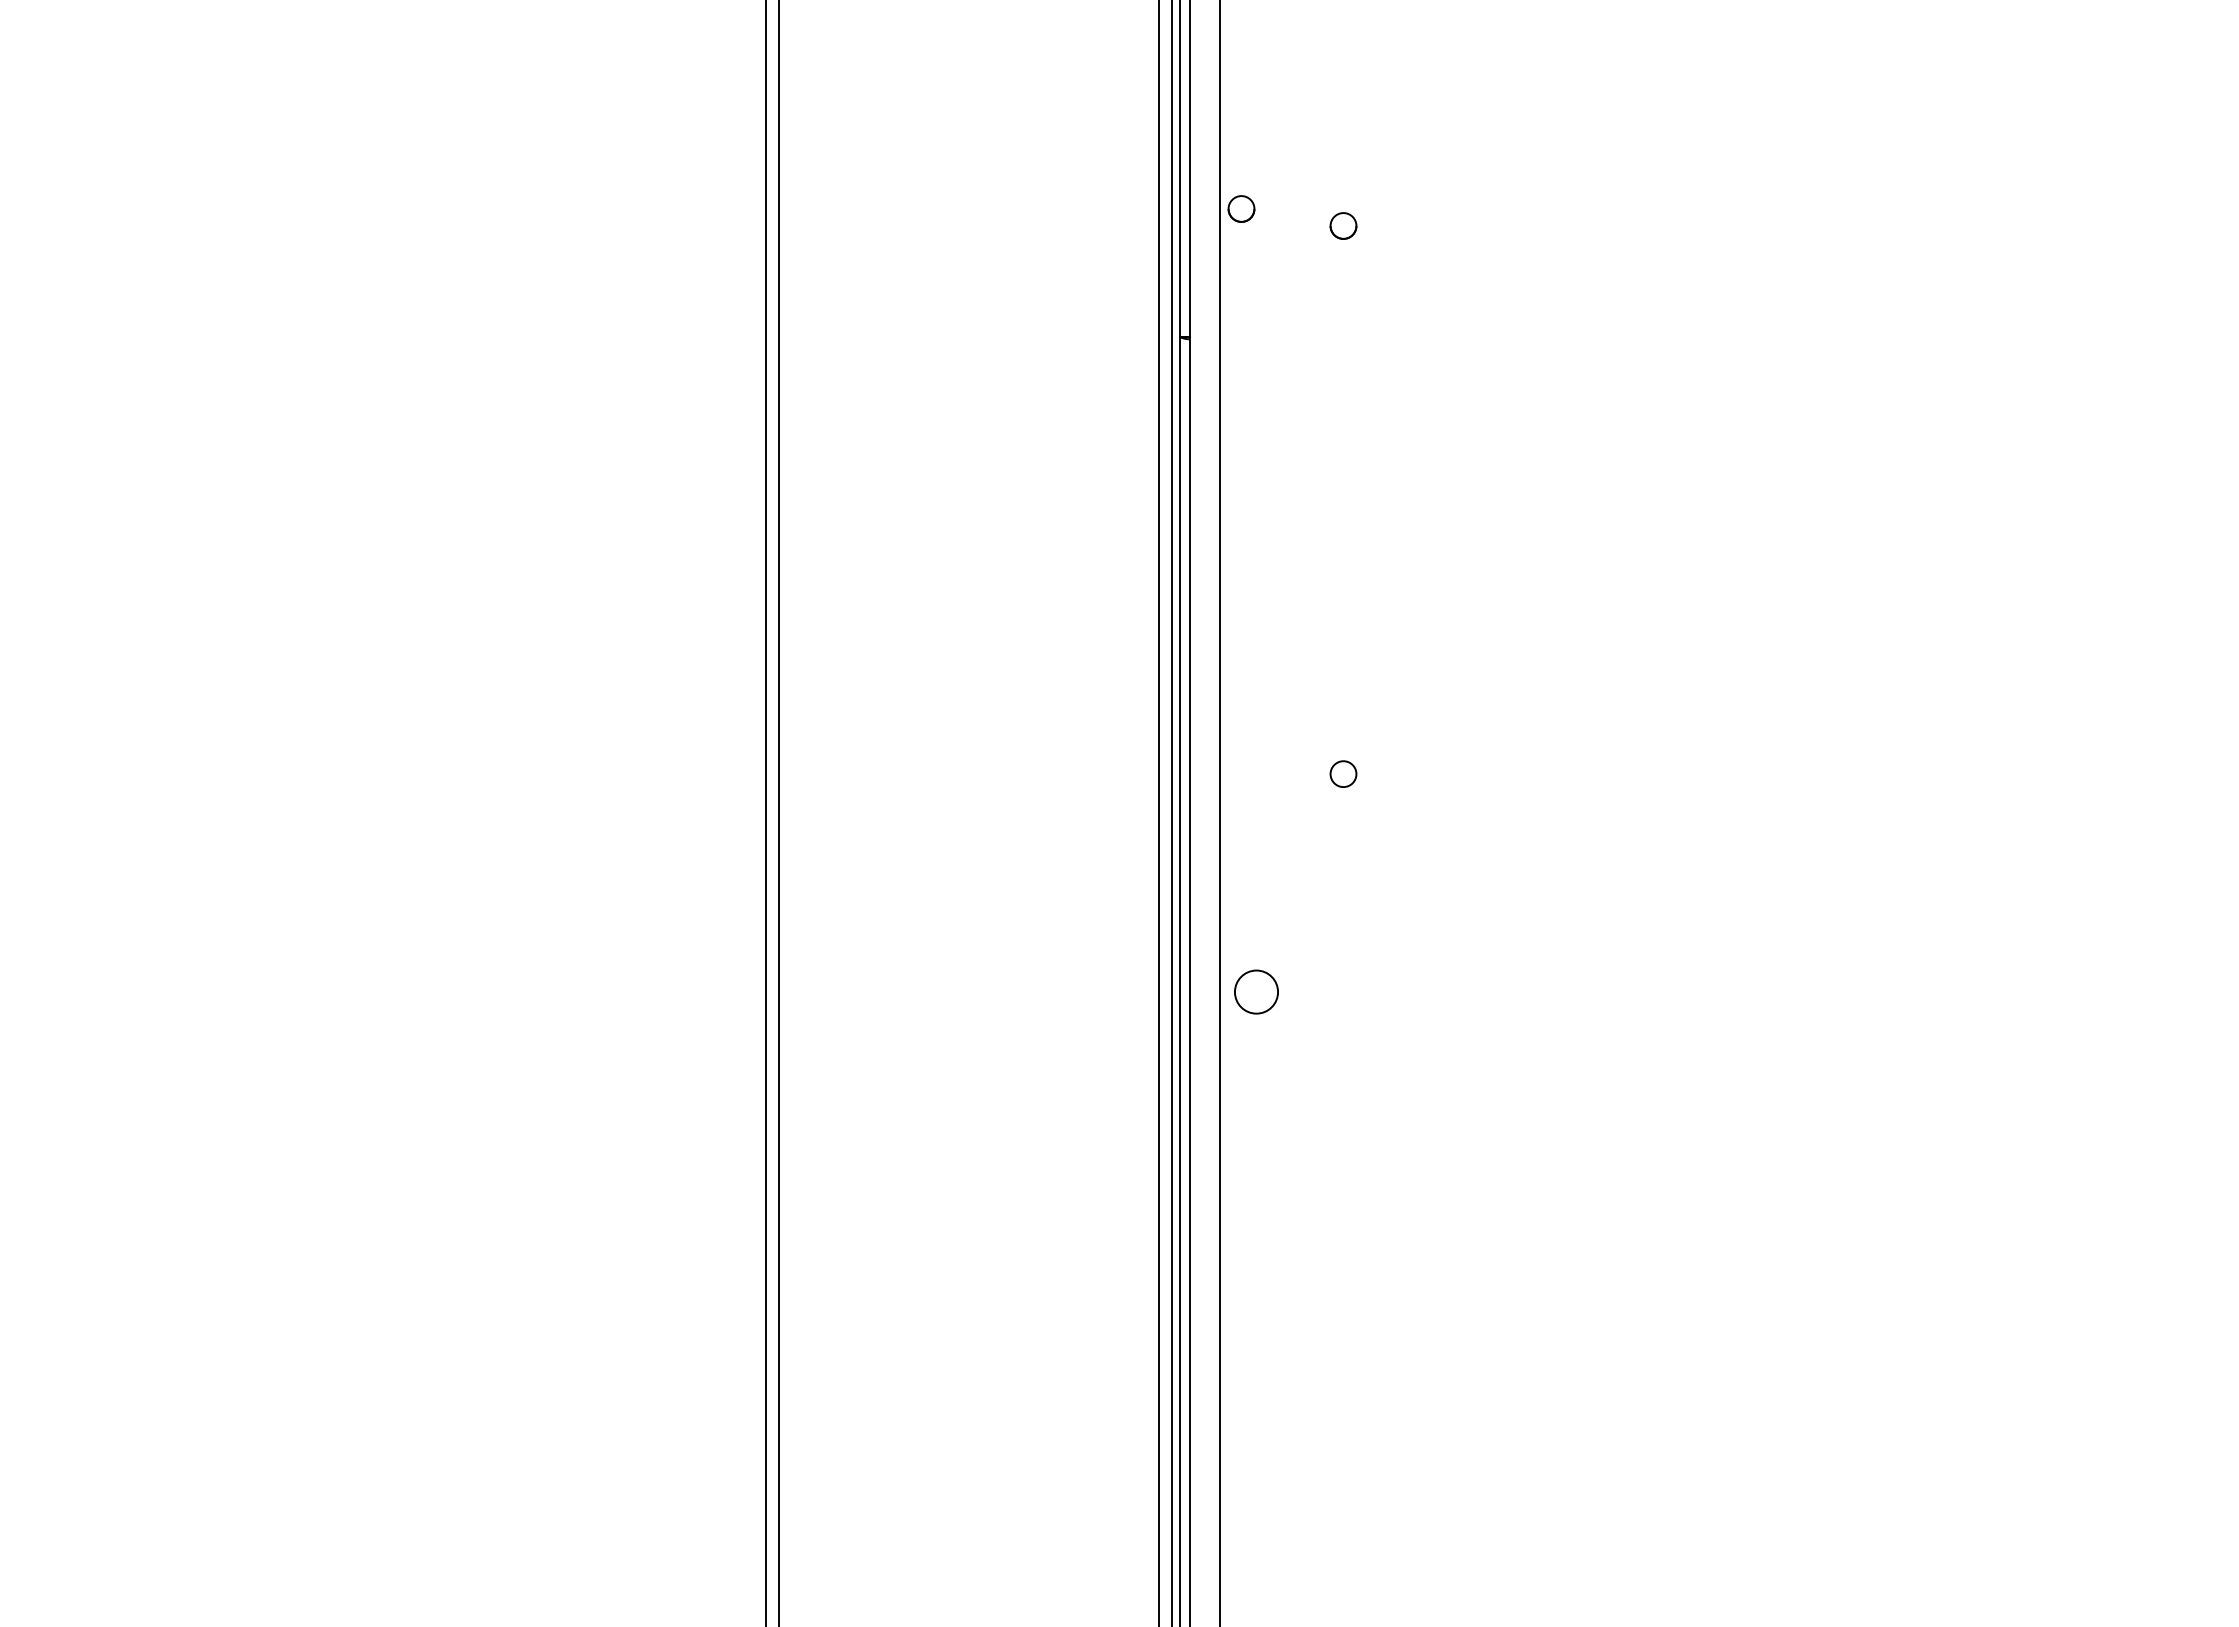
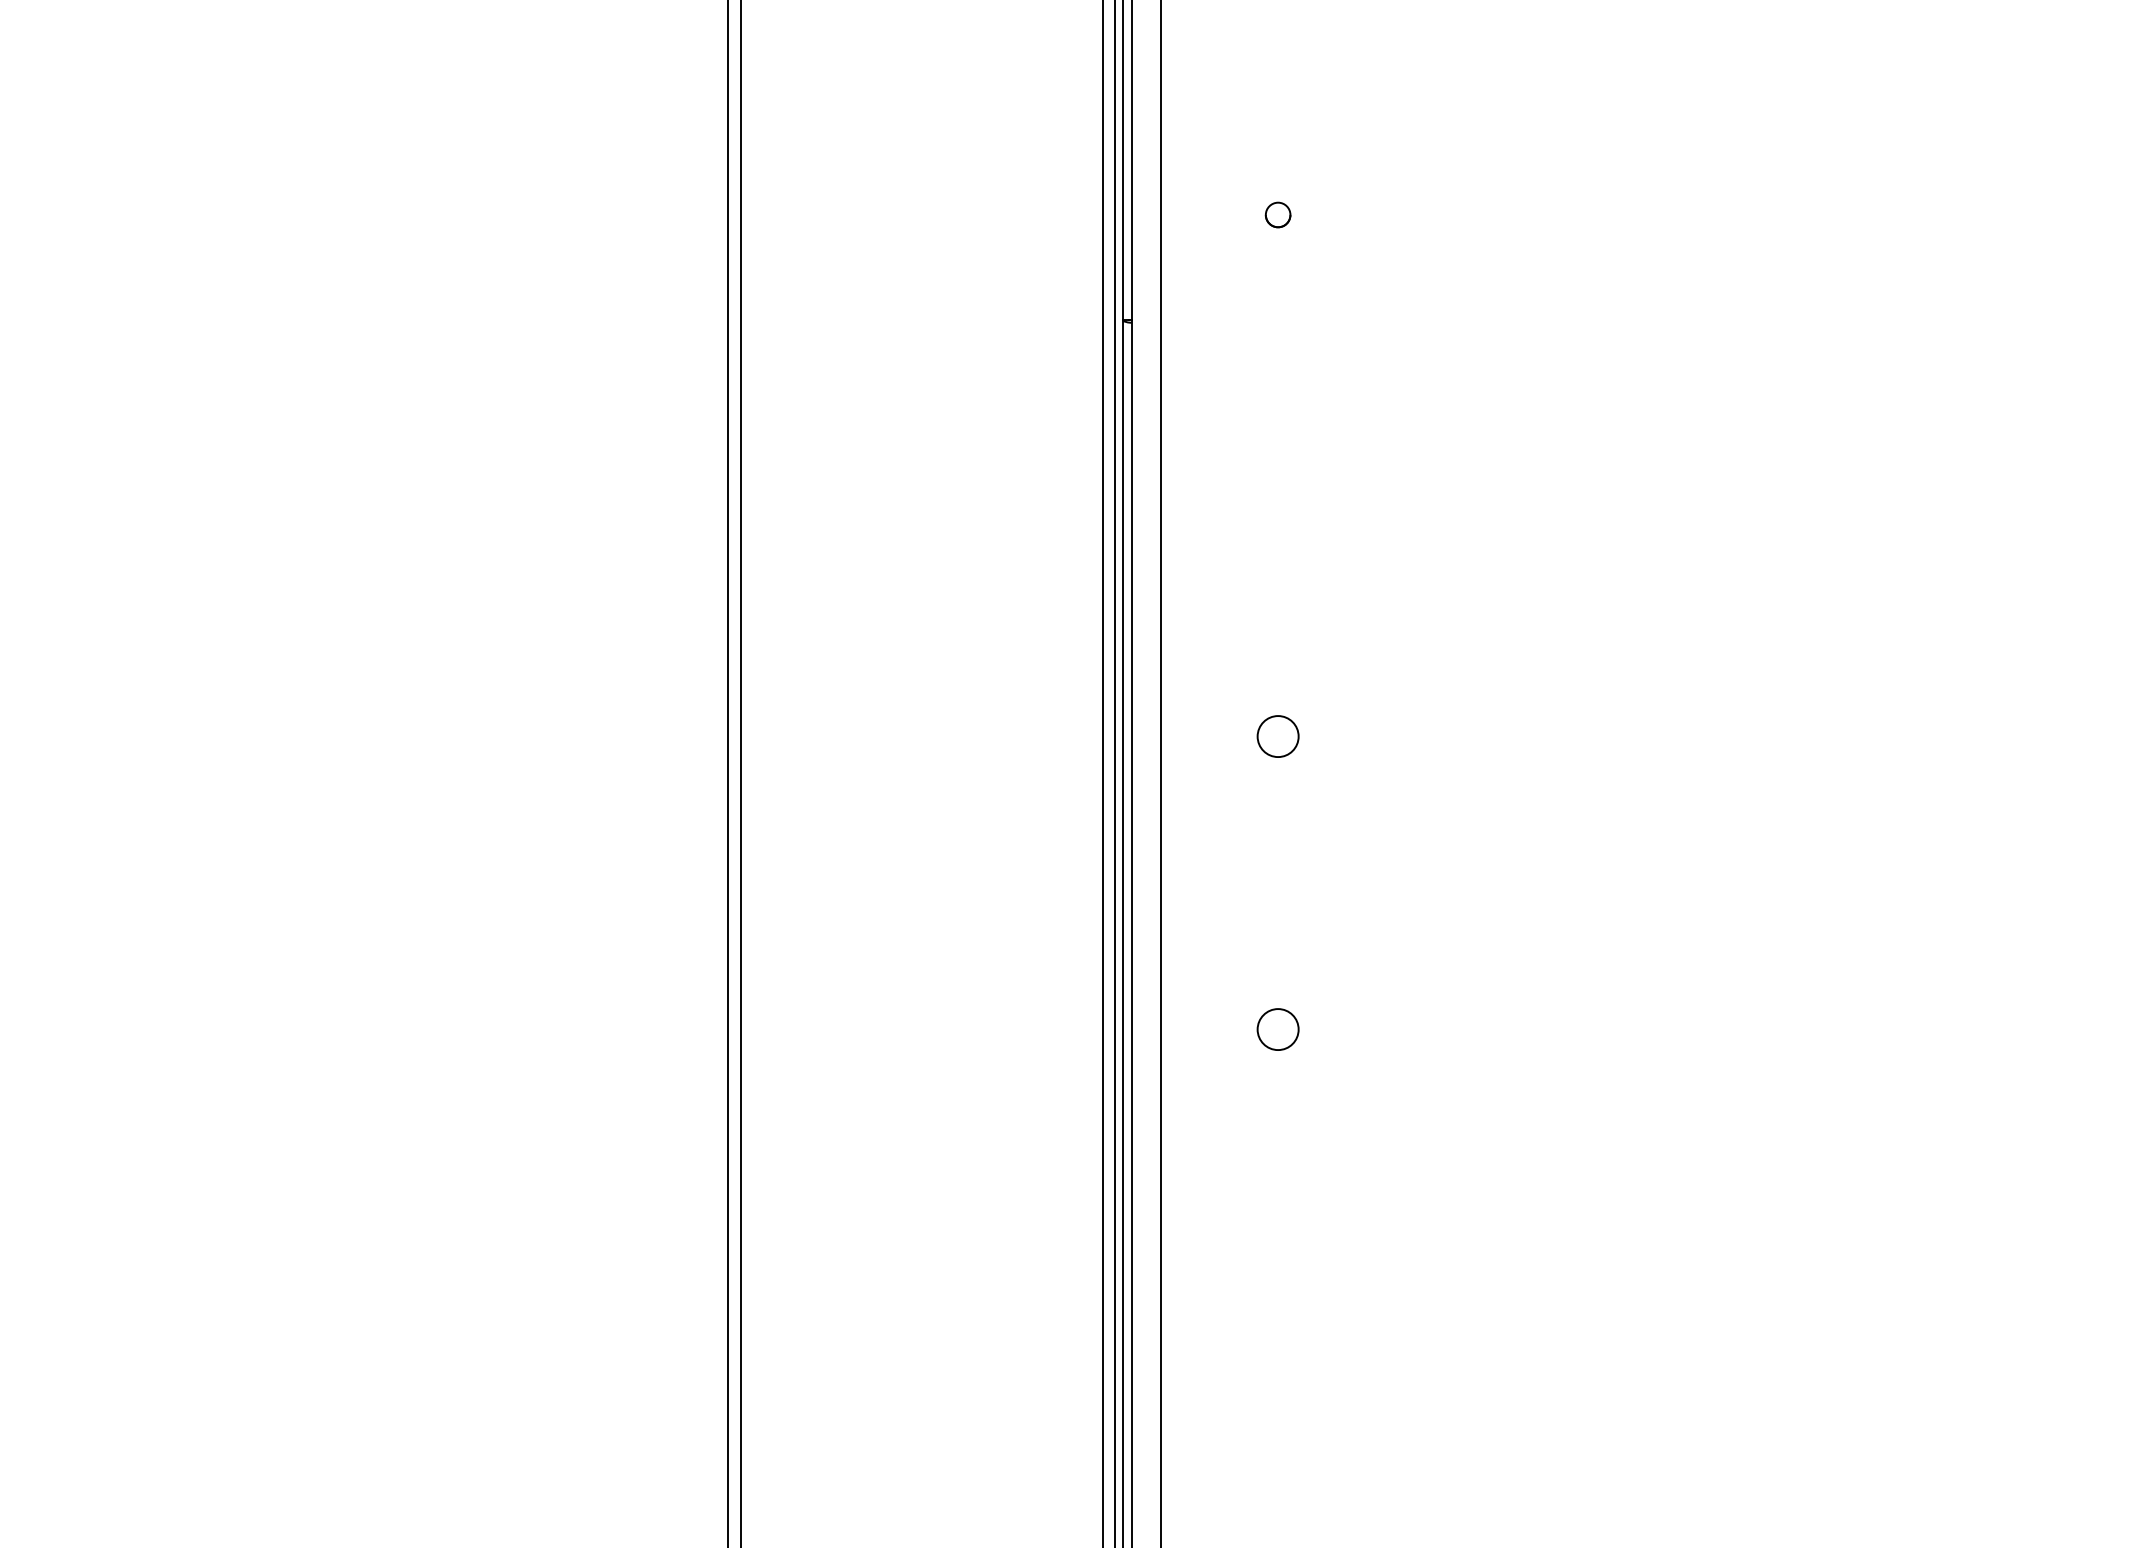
part: (1241, 208) -> (1181, 198), removed
circle: (1343, 773) -> (1278, 735), size x1.67
circle: (1256, 991) -> (1278, 1029), moved

